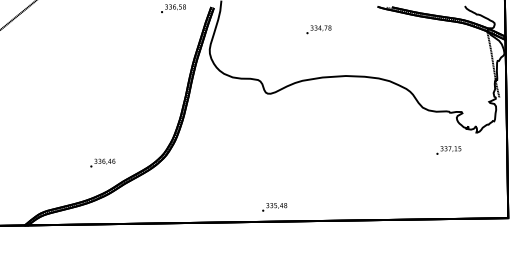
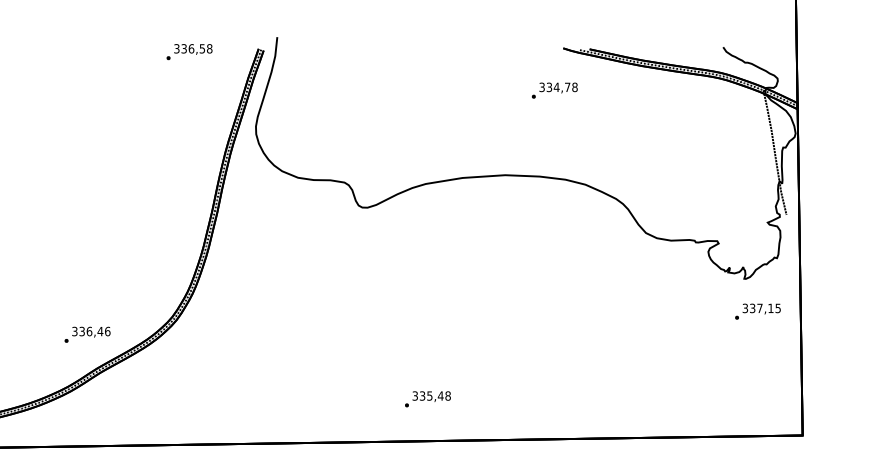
text: (318, 29) -> (554, 90), moved
text: (448, 150) -> (757, 311), moved
text: (102, 162) -> (86, 333), moved
text: (274, 207) -> (427, 399), moved

